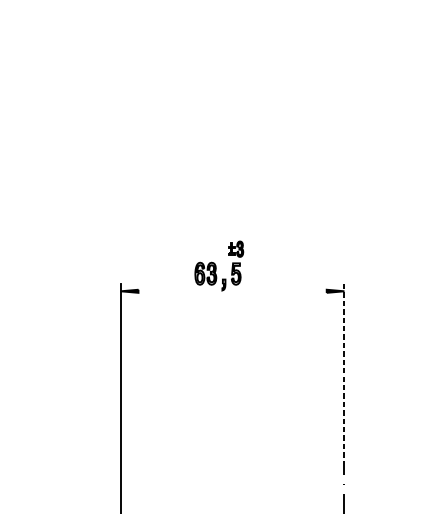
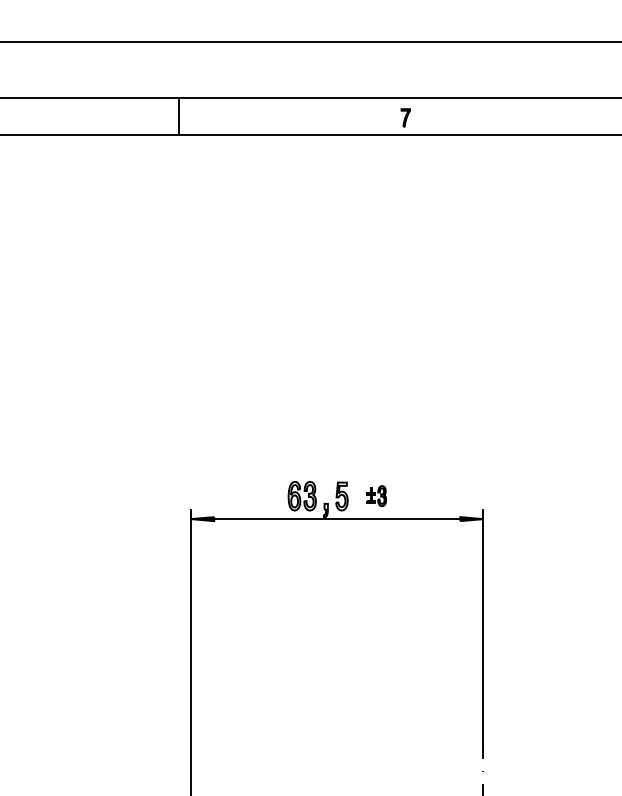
part: (235, 248) -> (376, 495), moved
line: (232, 291) -> (337, 519), added
line: (344, 374) -> (483, 628), dashed -> solid

